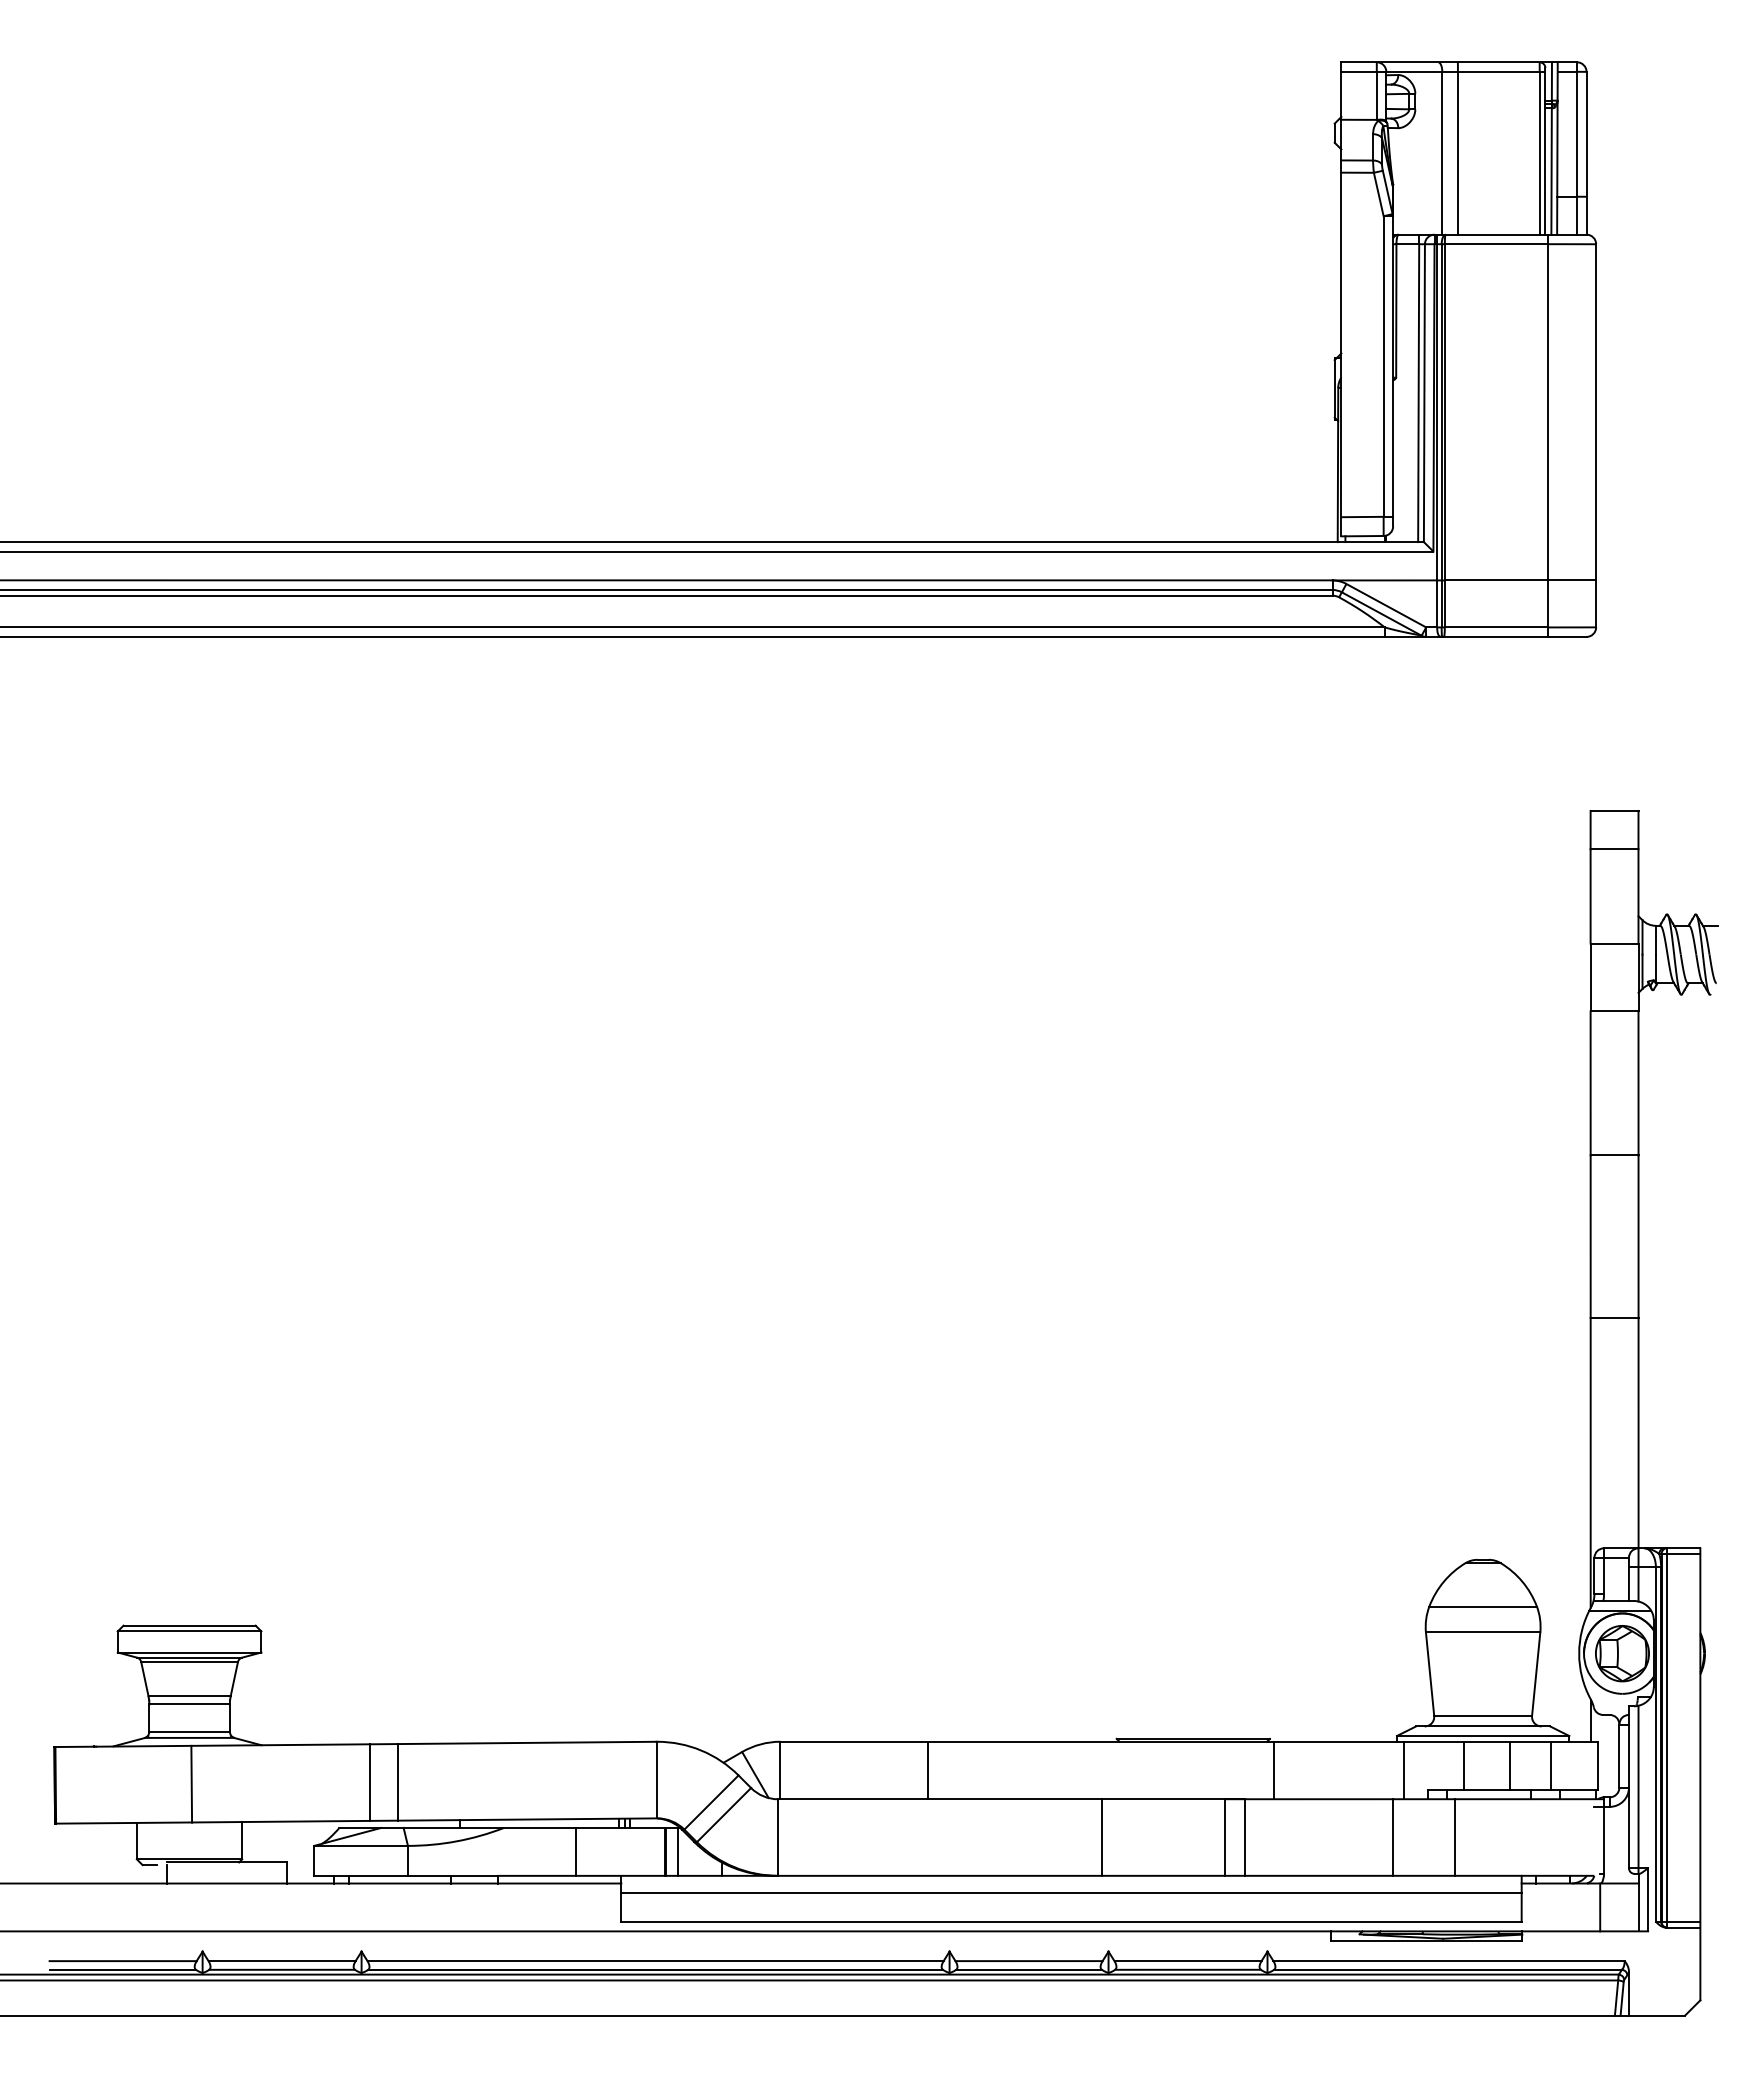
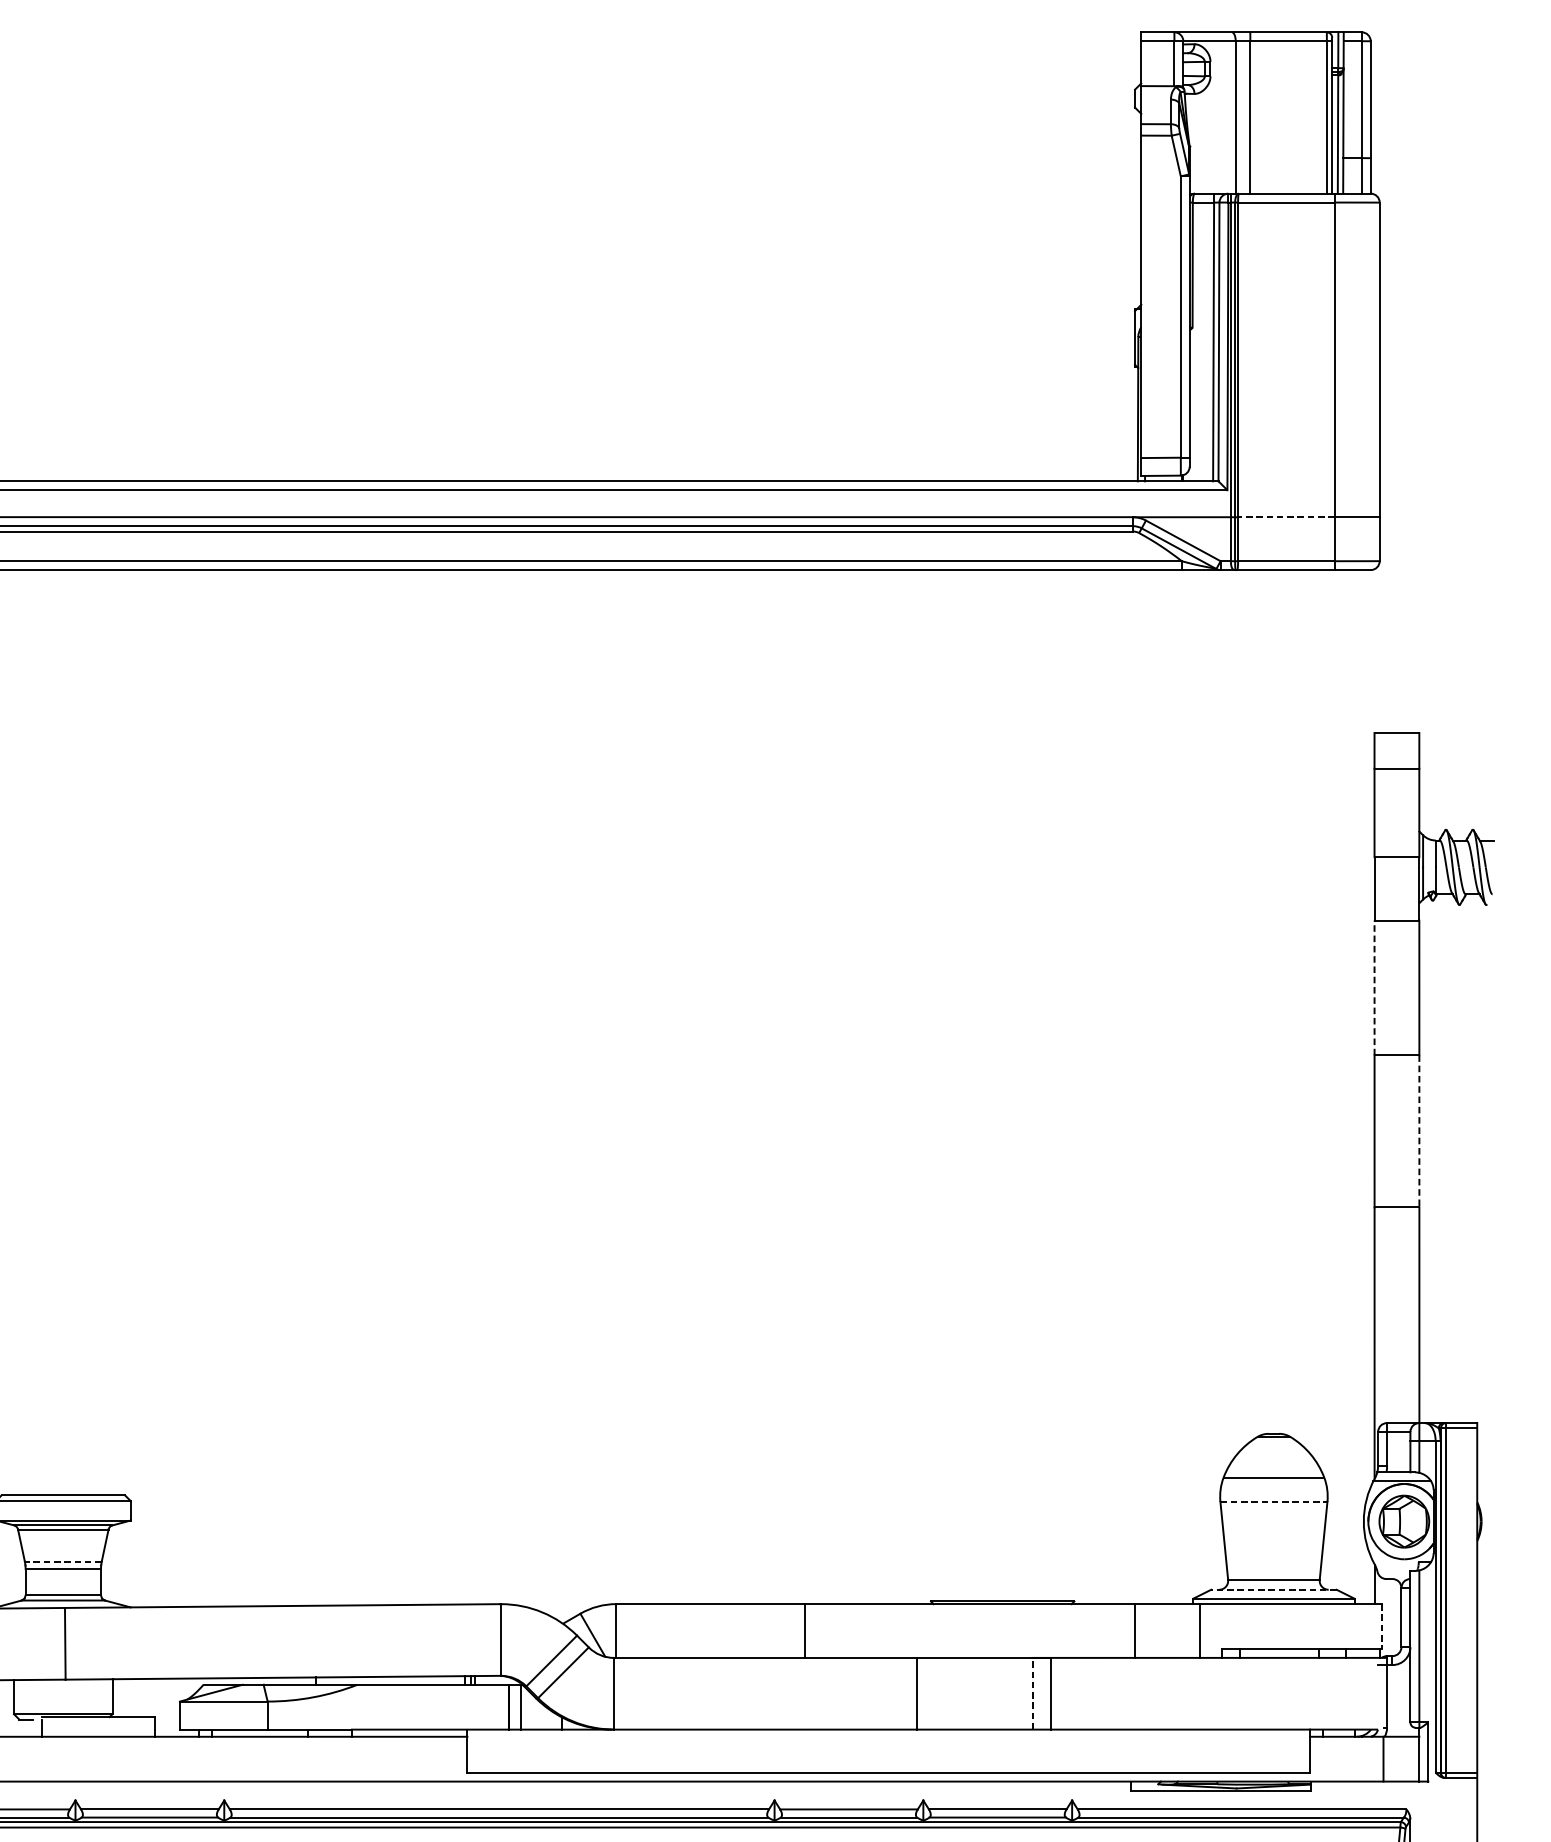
line: (1496, 580) -> (1286, 517), solid -> dashed
line: (1590, 1082) -> (1374, 987), solid -> dashed
line: (1638, 1237) -> (1419, 1132), solid -> dashed
line: (1483, 1632) -> (1274, 1501), solid -> dashed
line: (189, 1696) -> (63, 1561), solid -> dashed
line: (1482, 1726) -> (1273, 1589), solid -> dashed
line: (1464, 1765) -> (1256, 1626), removed
line: (1509, 1765) -> (1298, 1626), removed
line: (1551, 1765) -> (1337, 1626), removed
line: (1598, 1765) -> (1381, 1626), solid -> dashed
line: (927, 1770) -> (805, 1631), moved
line: (1273, 1770) -> (1134, 1631), moved
line: (369, 1782) -> (231, 1642), removed
line: (397, 1782) -> (257, 1642), removed
line: (1225, 1837) -> (1032, 1693), solid -> dashed
line: (1392, 1837) -> (1189, 1693), removed
line: (1455, 1837) -> (1248, 1693), removed
line: (575, 1851) -> (424, 1706), removed
line: (1071, 1893) -> (888, 1746), removed

